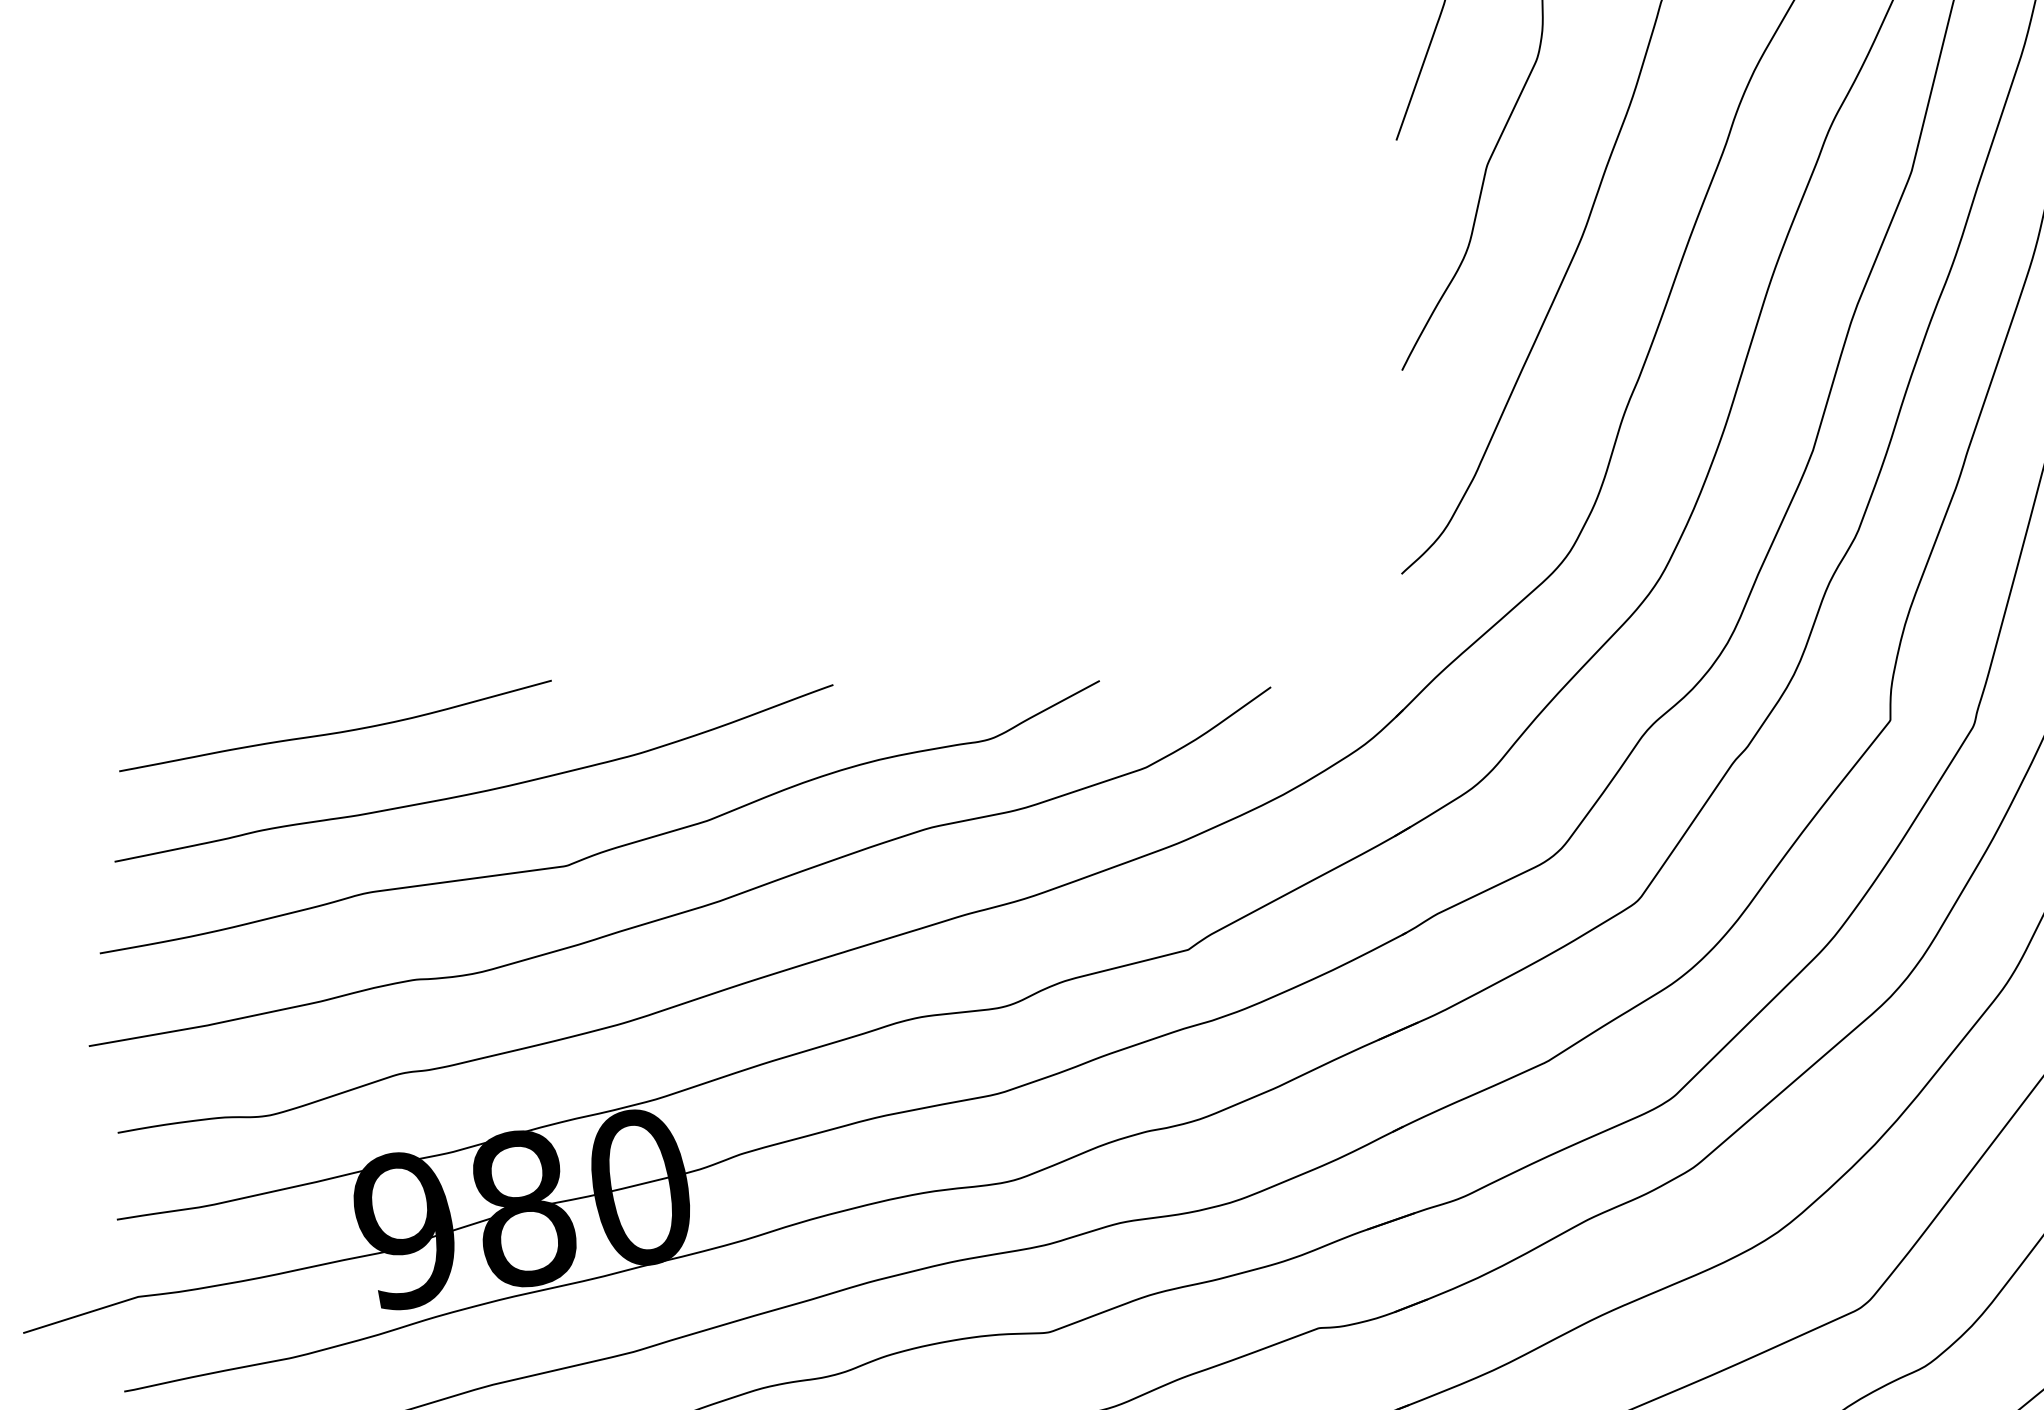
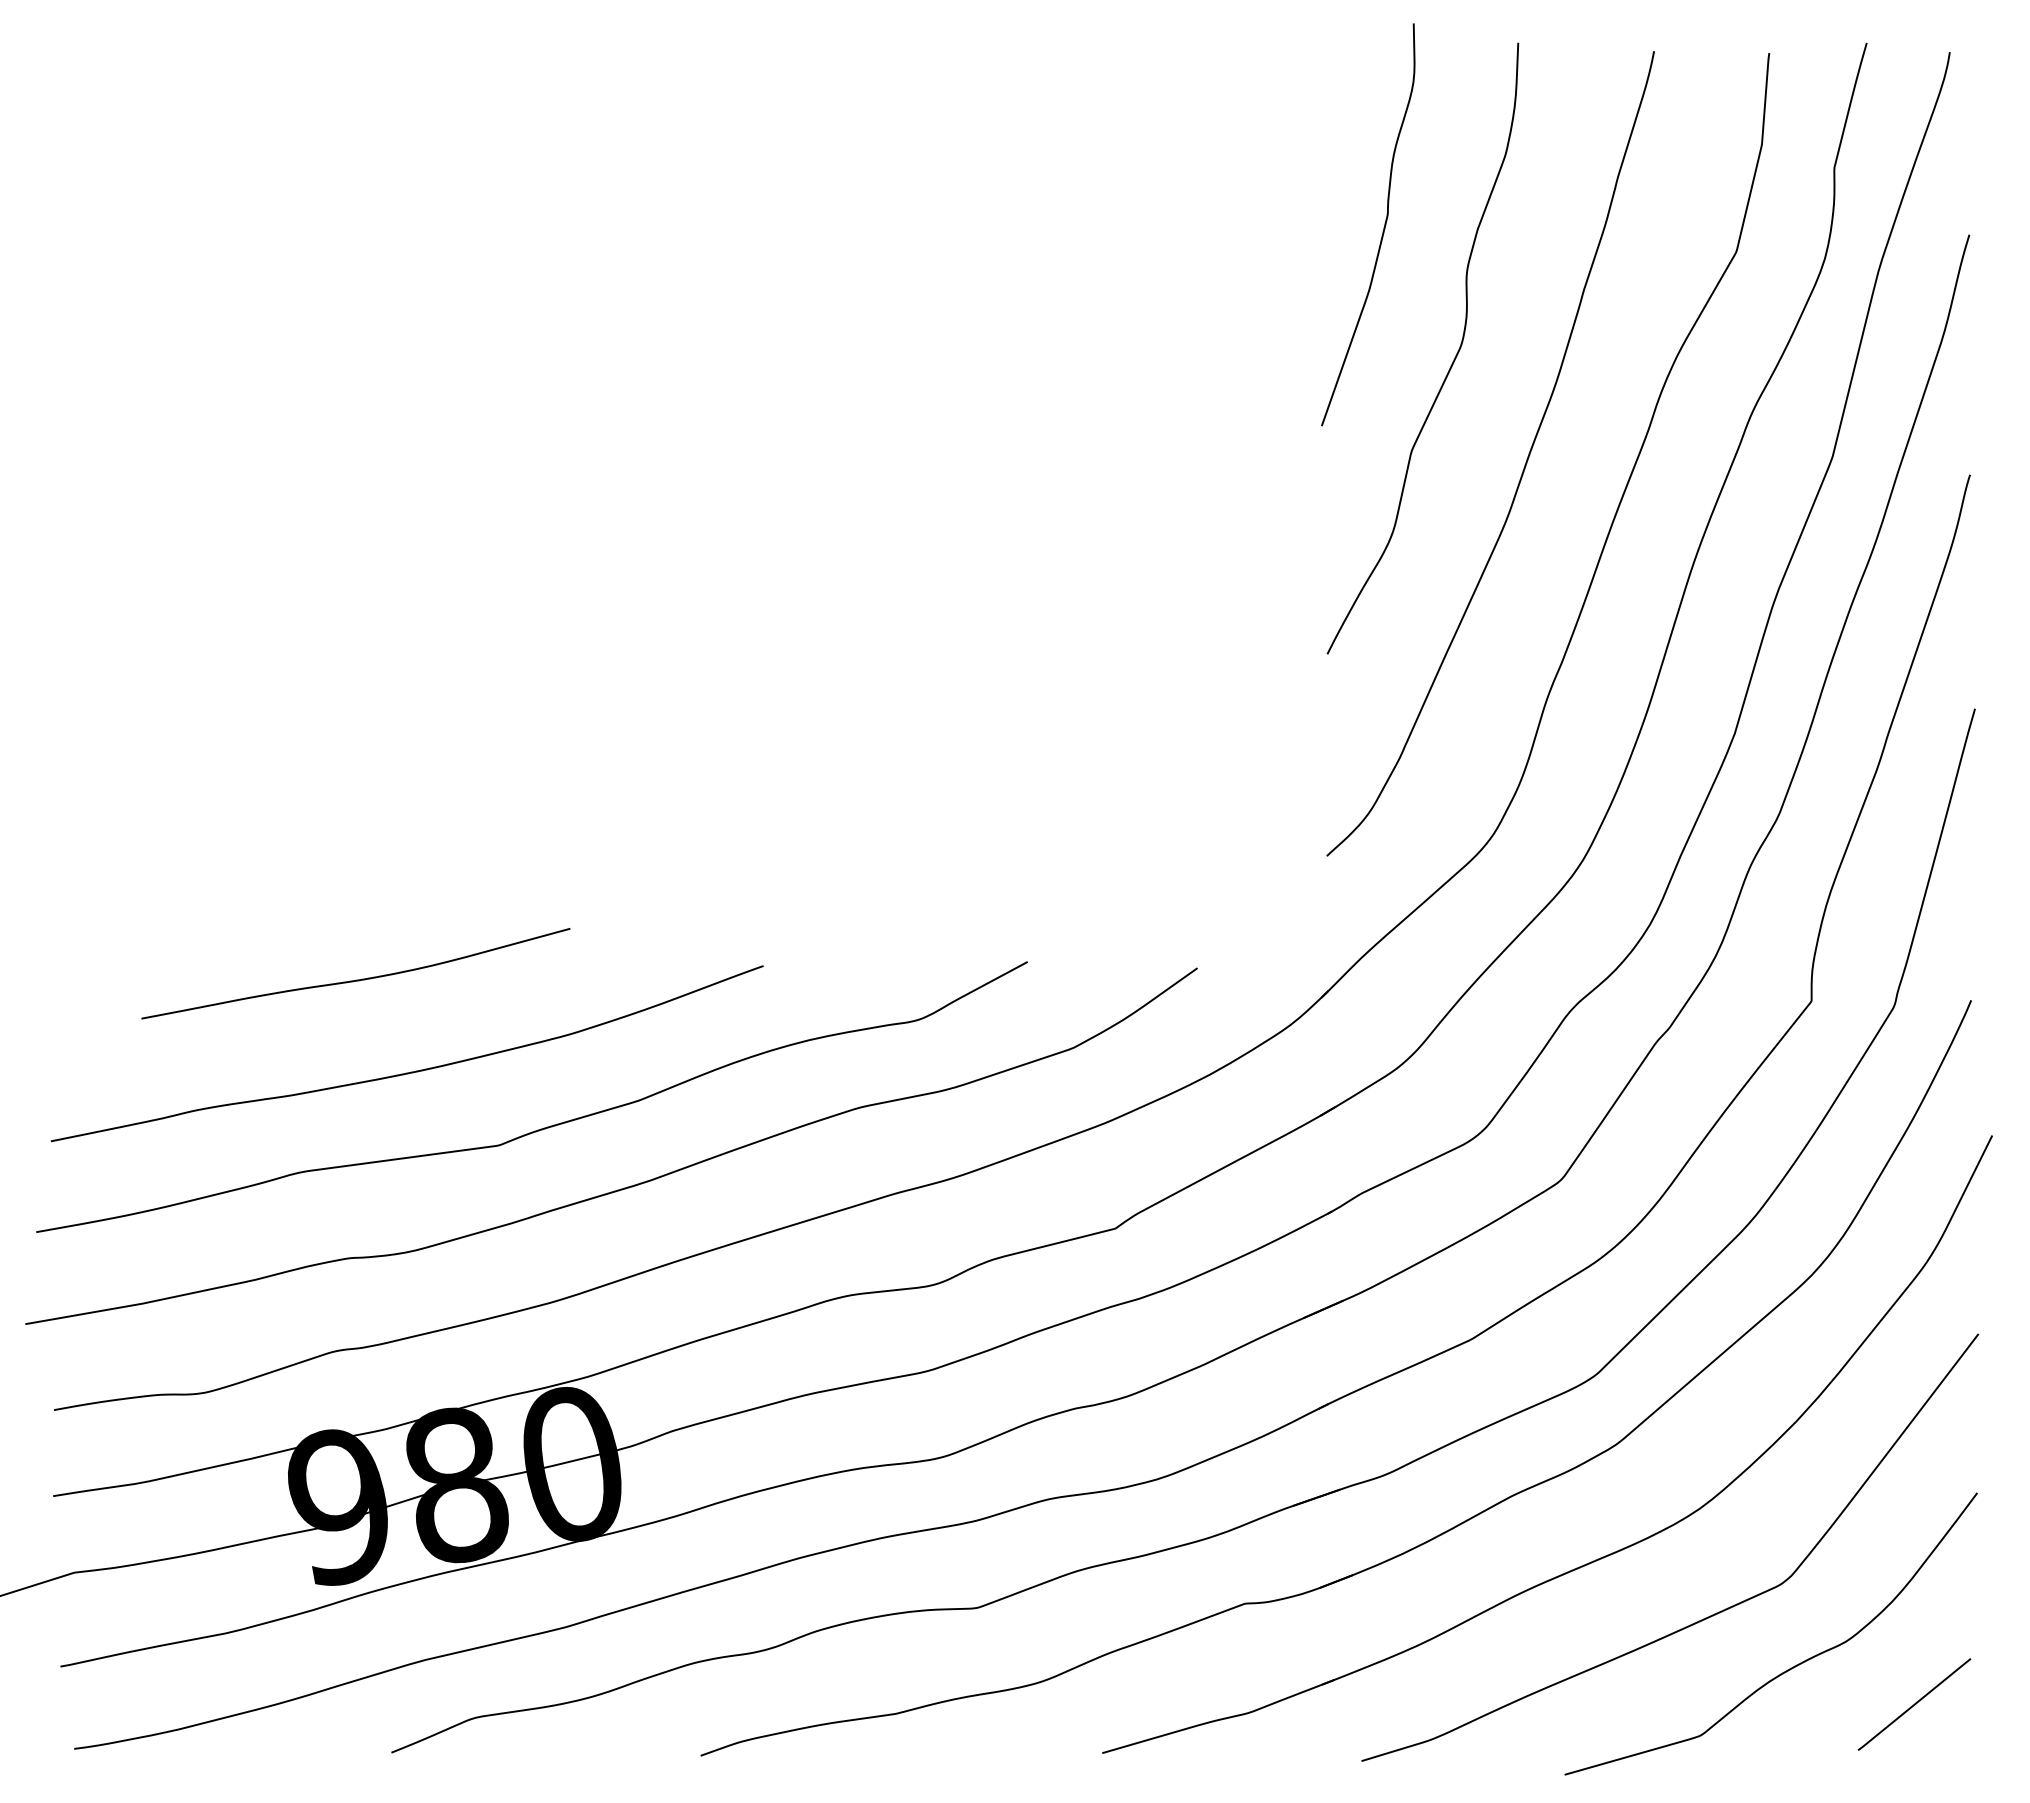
curve: (336, 731) -> (356, 979), moved

